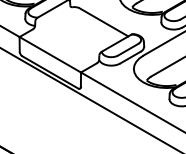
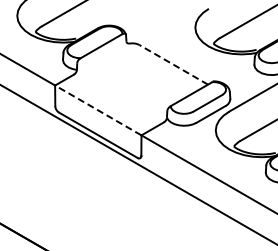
line: (103, 22) -> (173, 64), solid -> dashed
line: (50, 54) -> (98, 110), solid -> dashed

